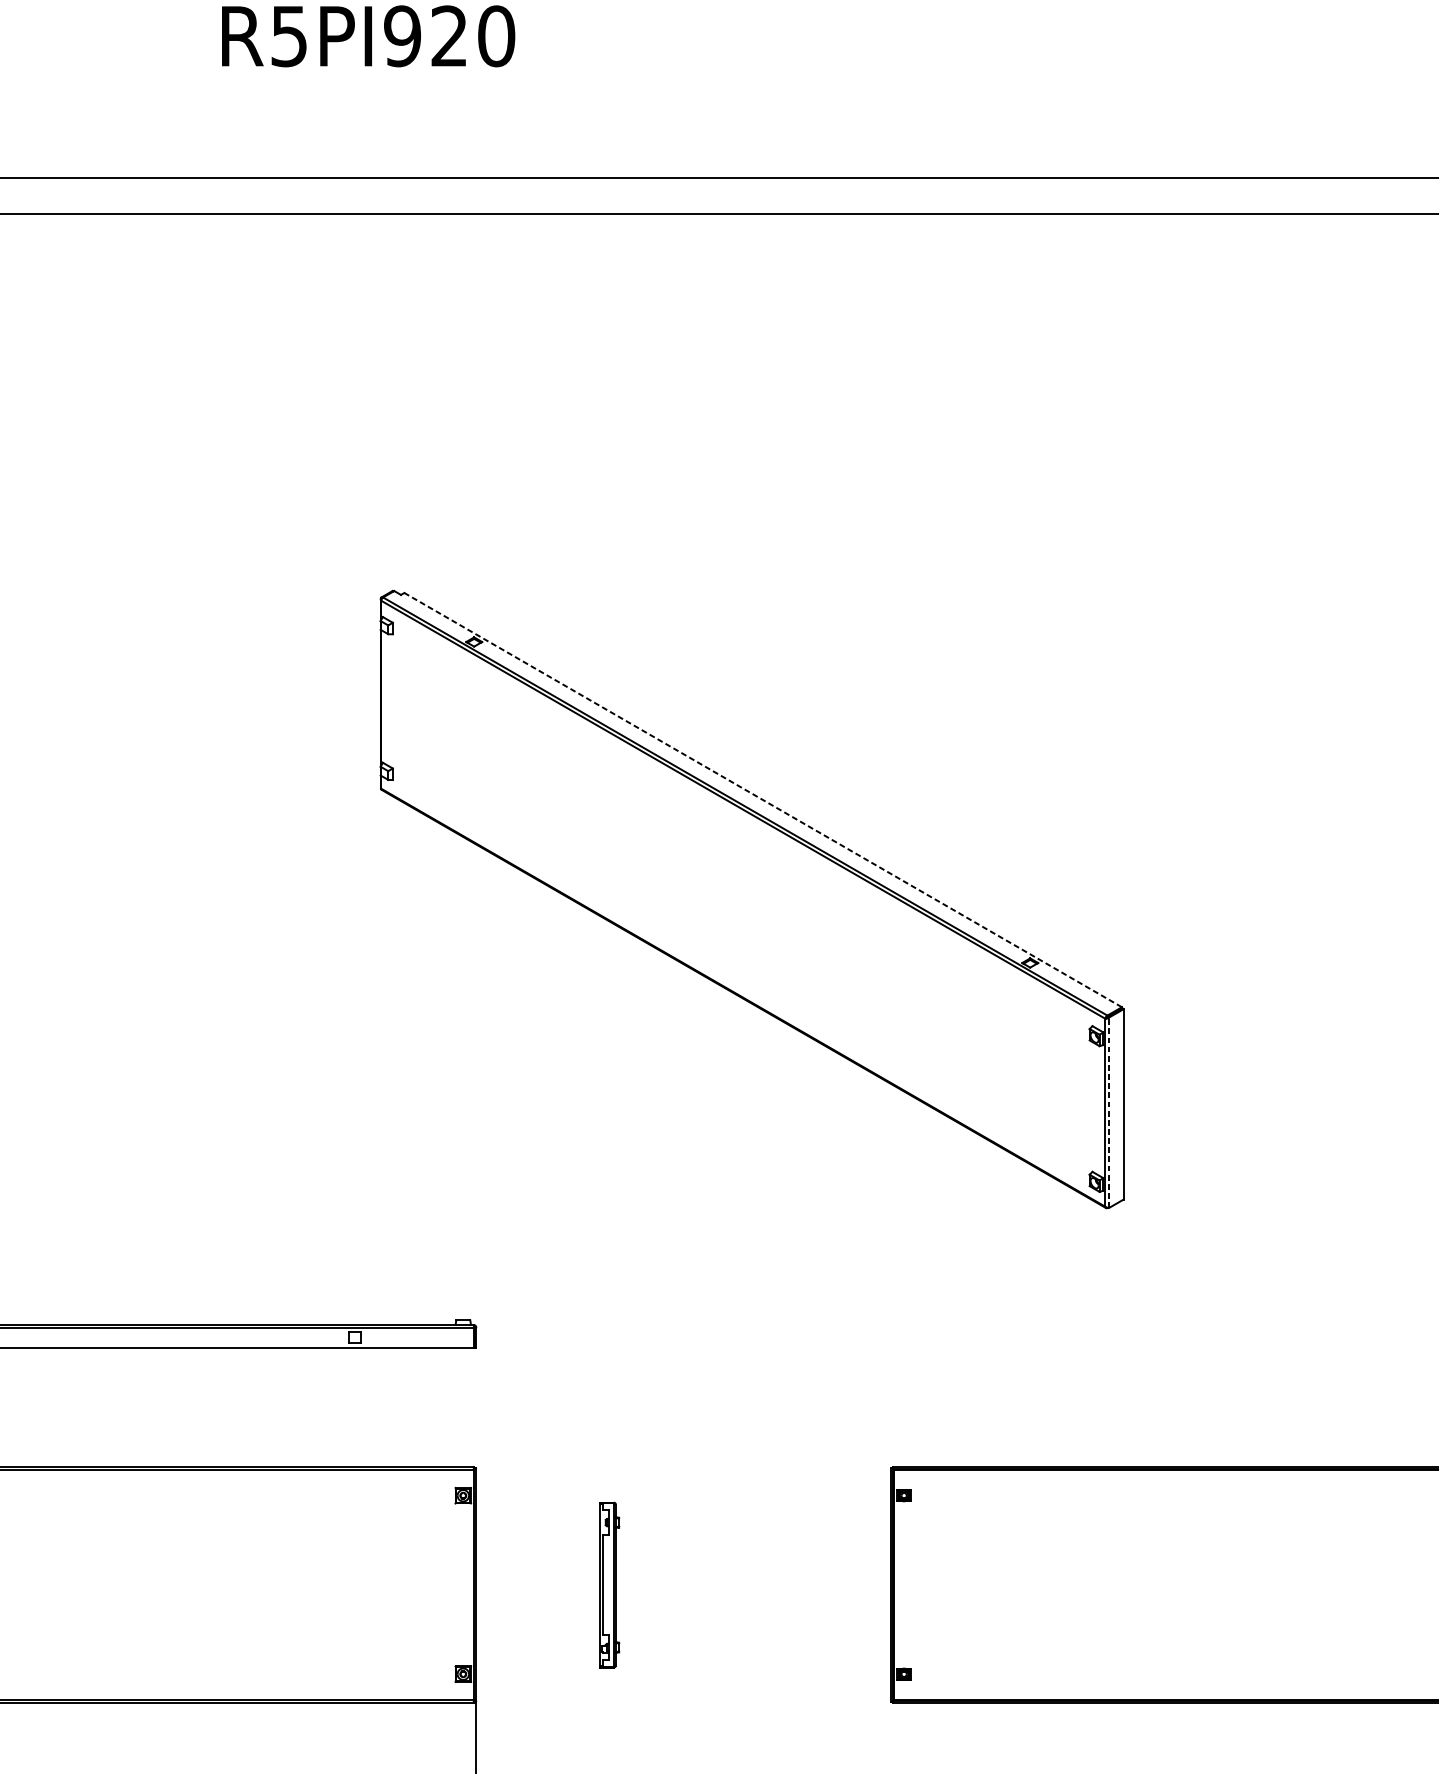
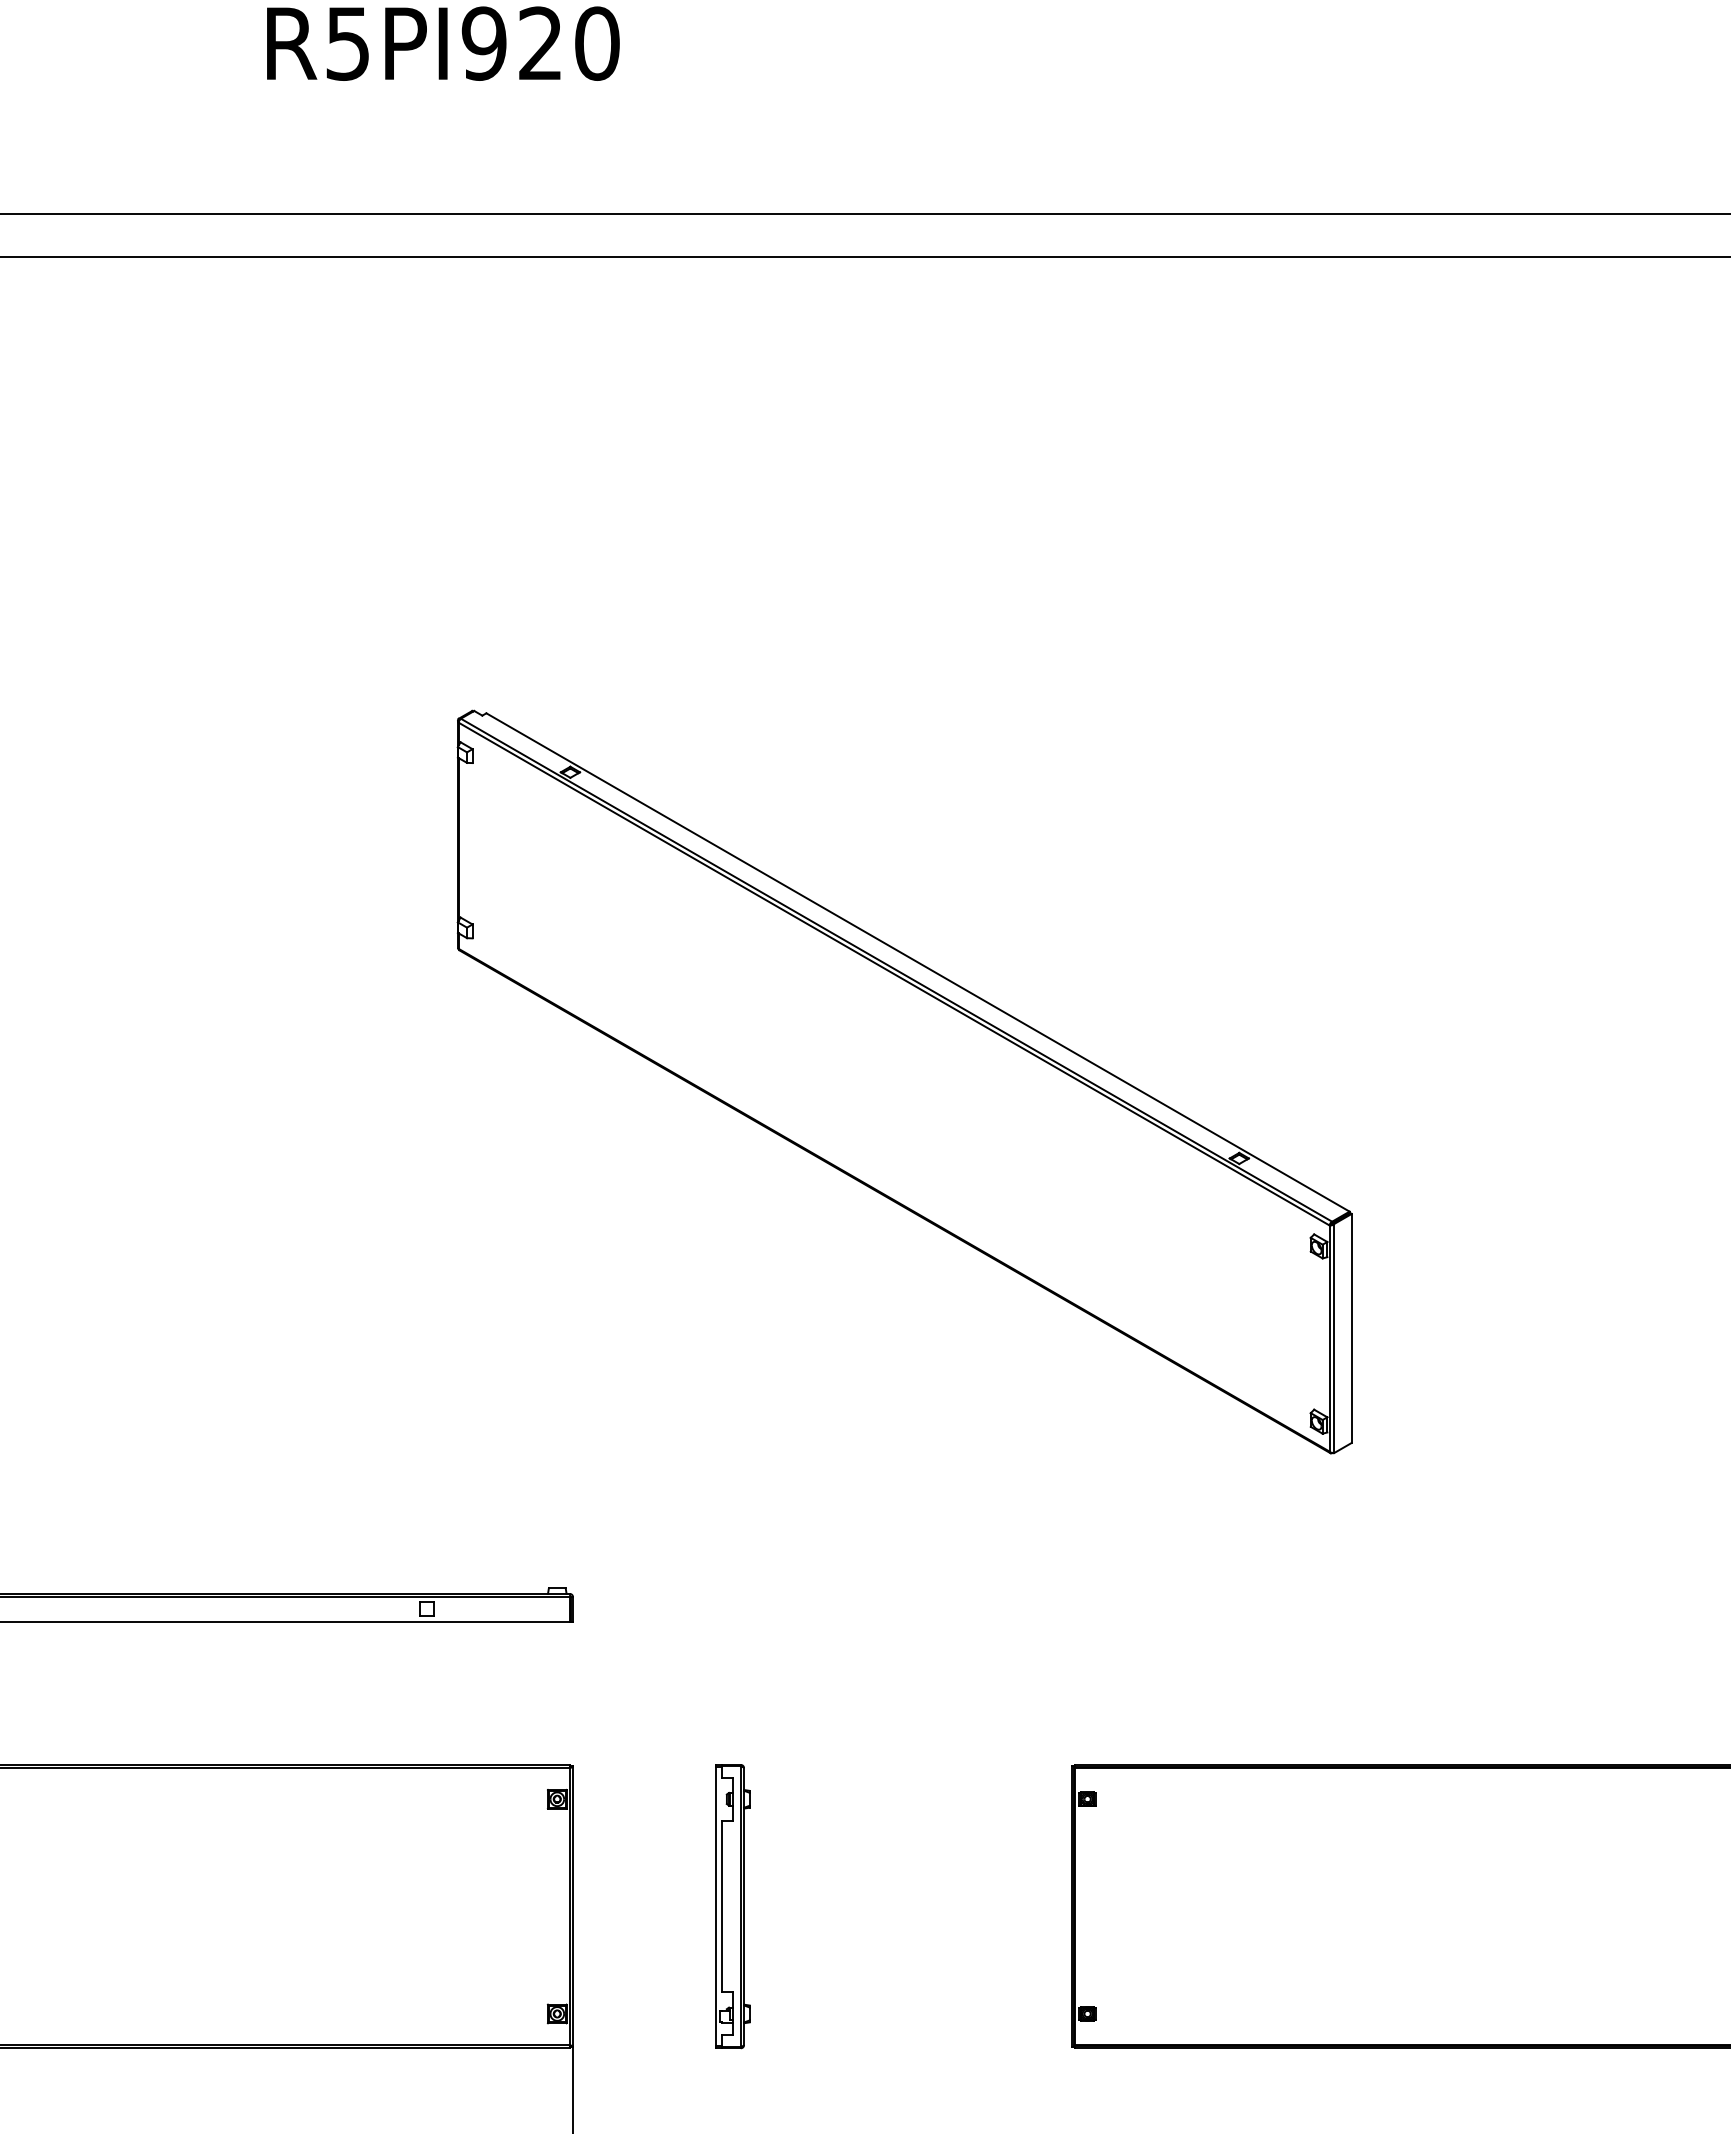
line: (762, 800) -> (917, 962), dashed -> solid
line: (1109, 1112) -> (1334, 1338), dashed -> solid
part: (608, 1584) -> (732, 1906), size x1.43

